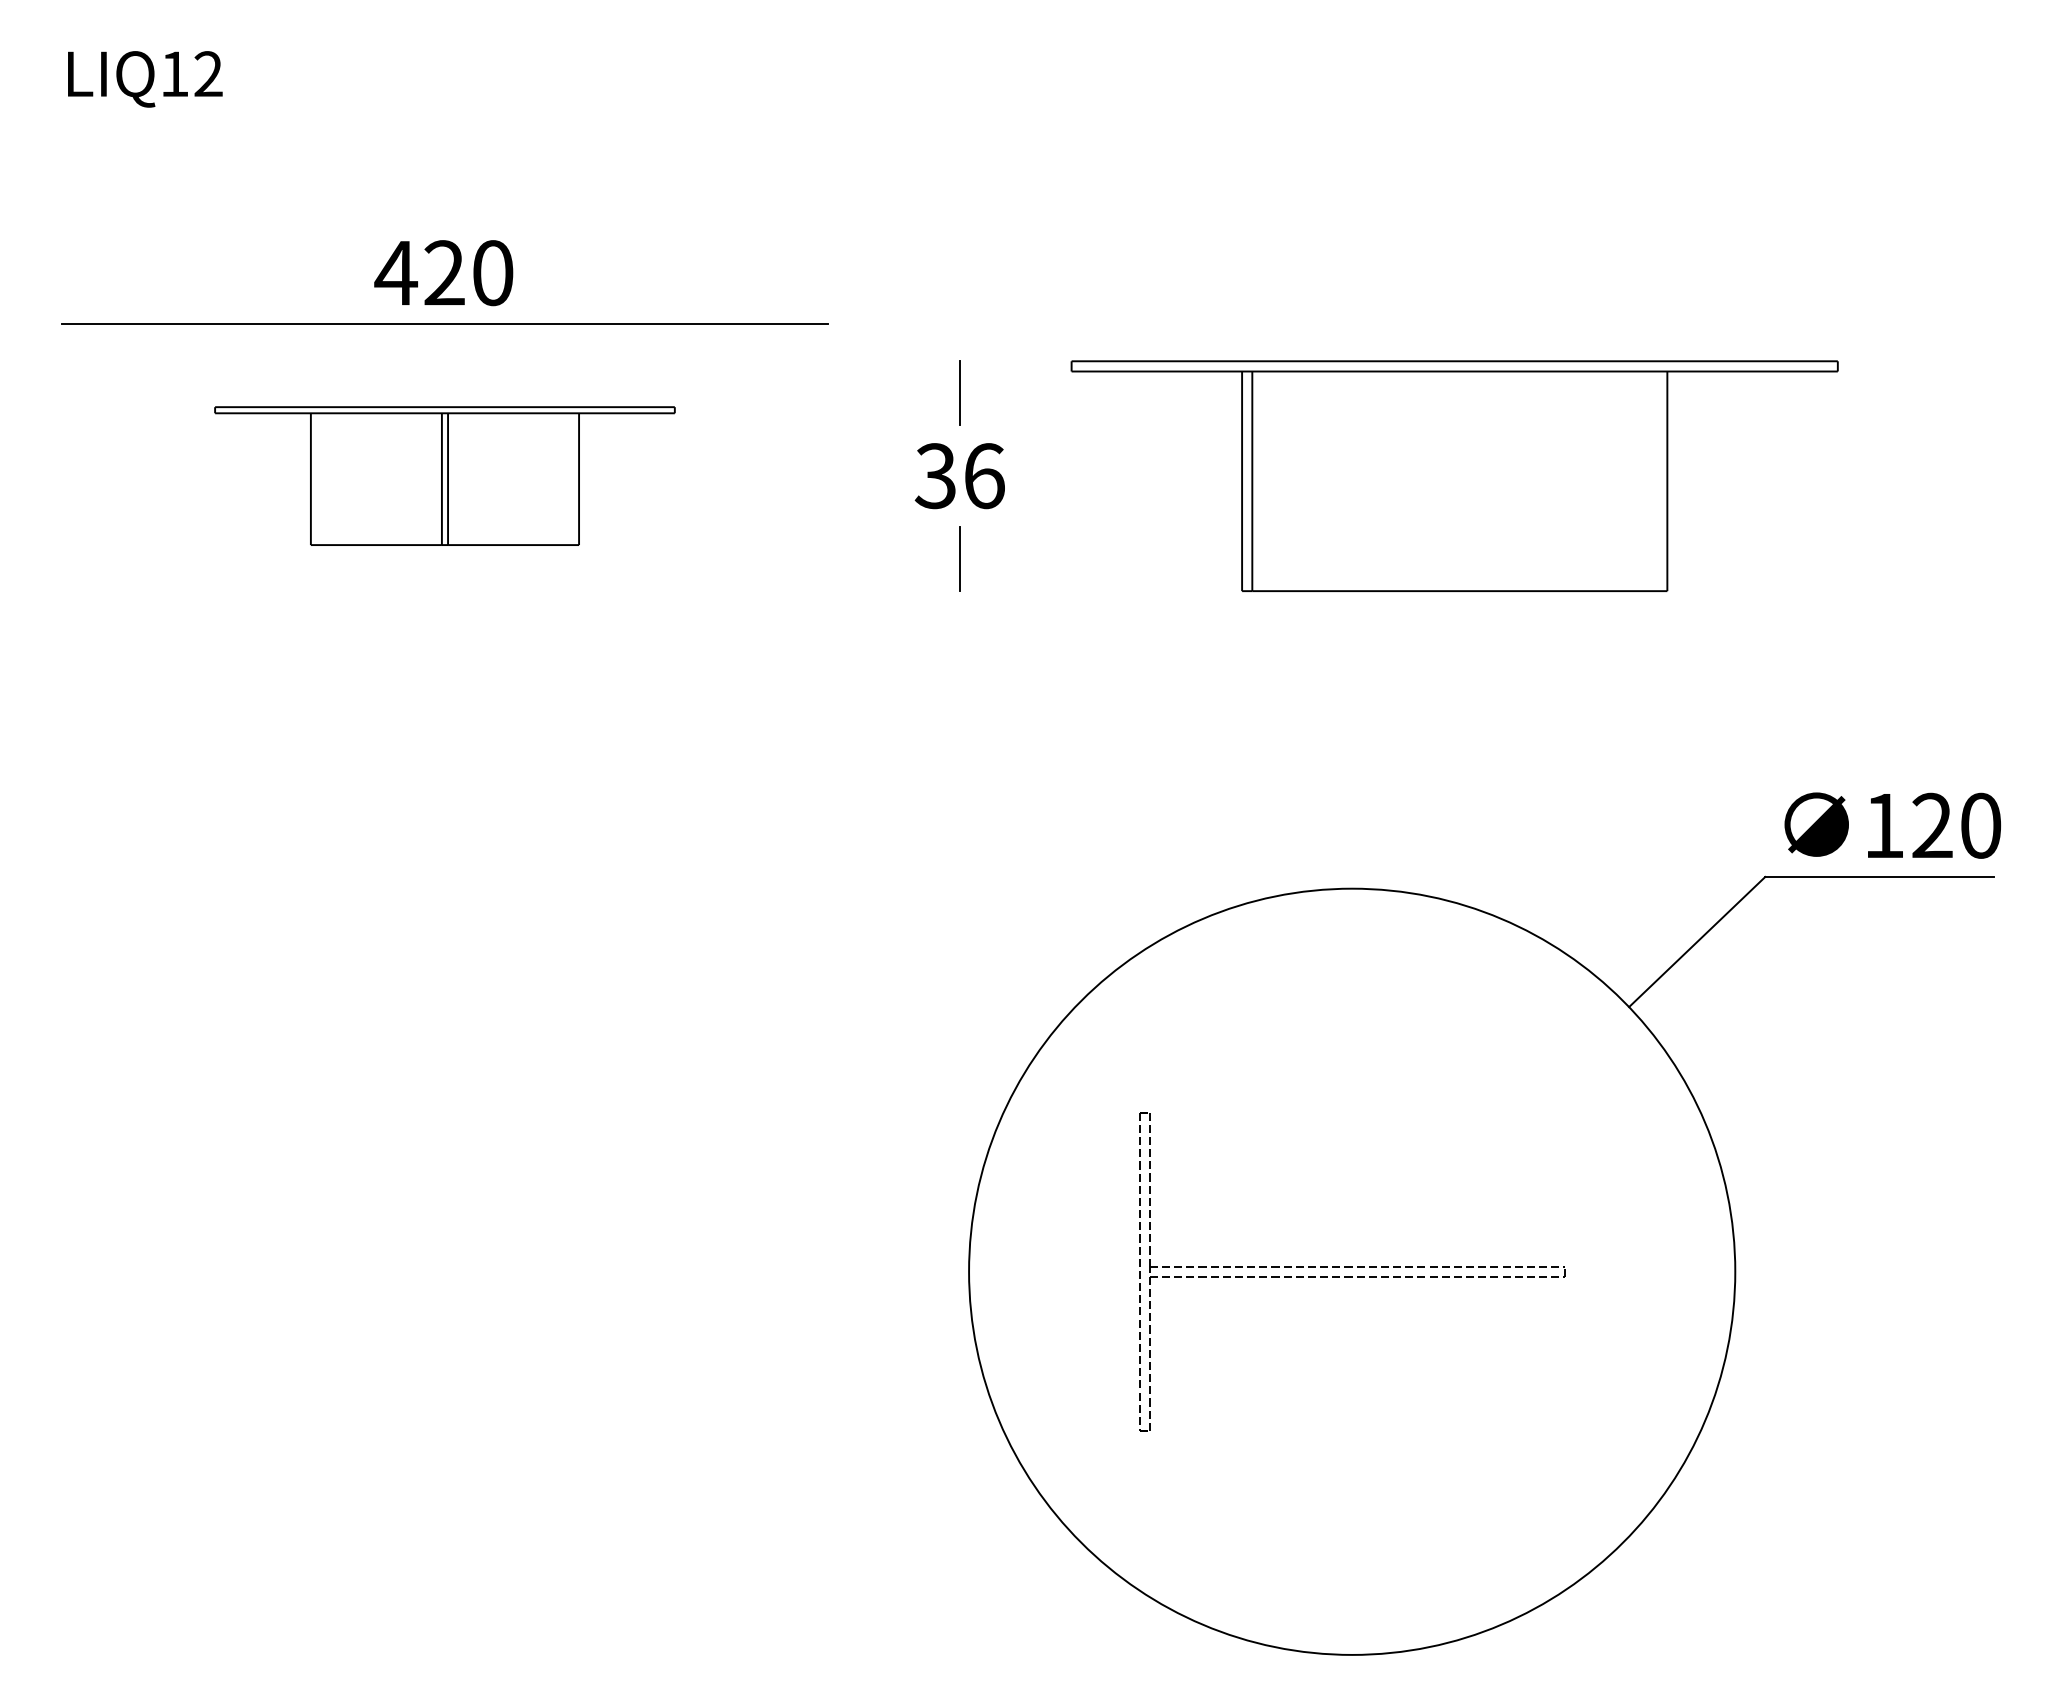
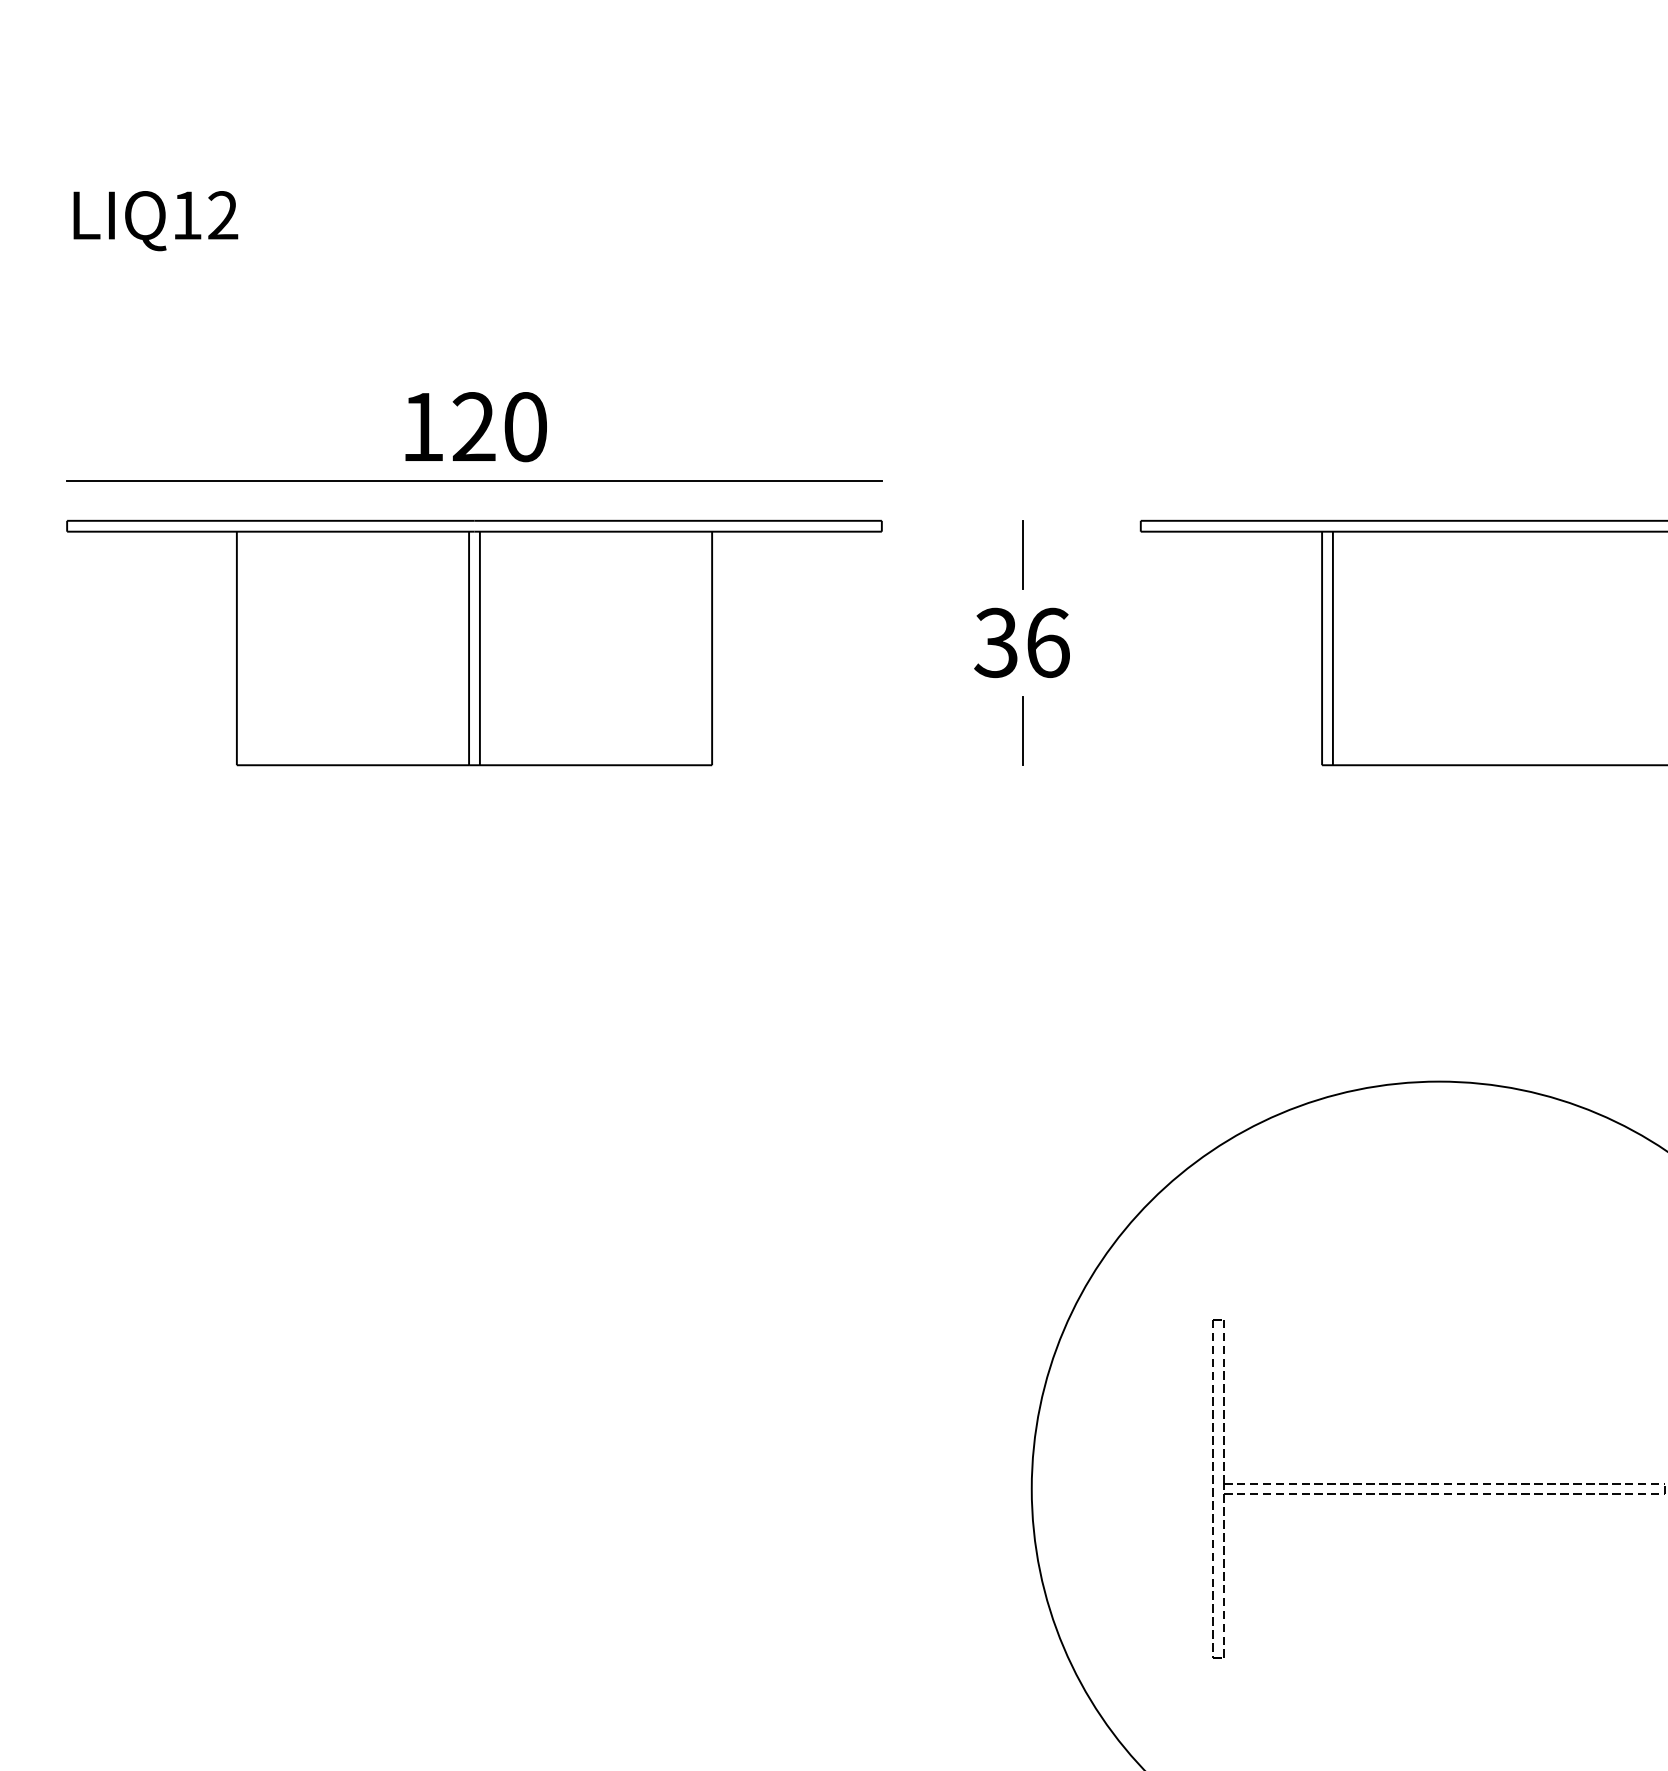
text: (396, 272) -> (422, 426), 420 -> 120
part: (444, 475) -> (473, 642), size x1.67

